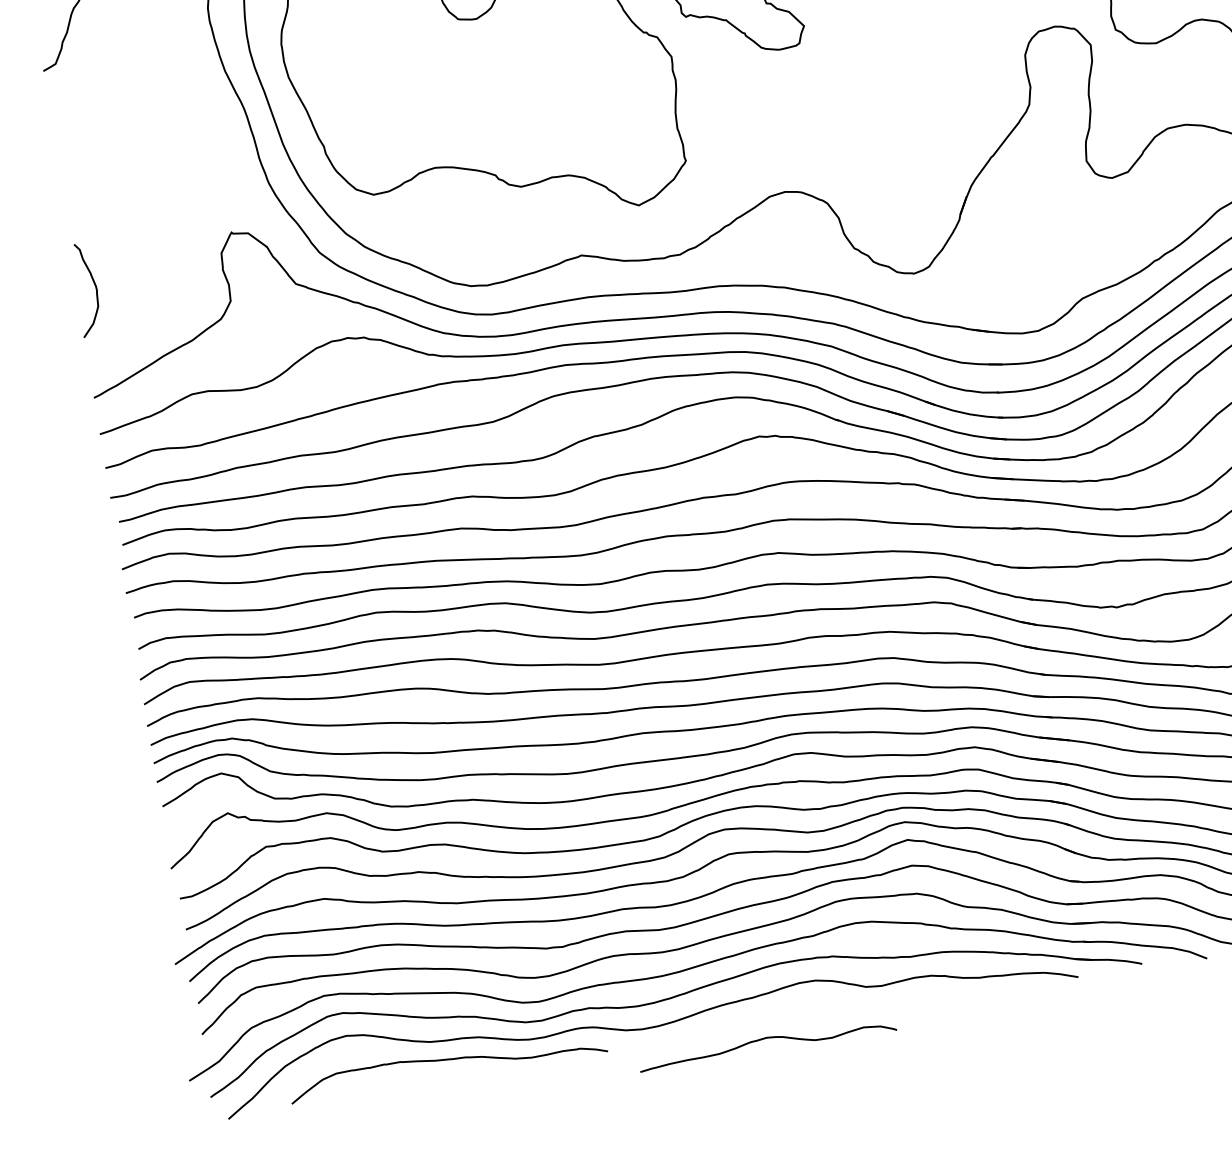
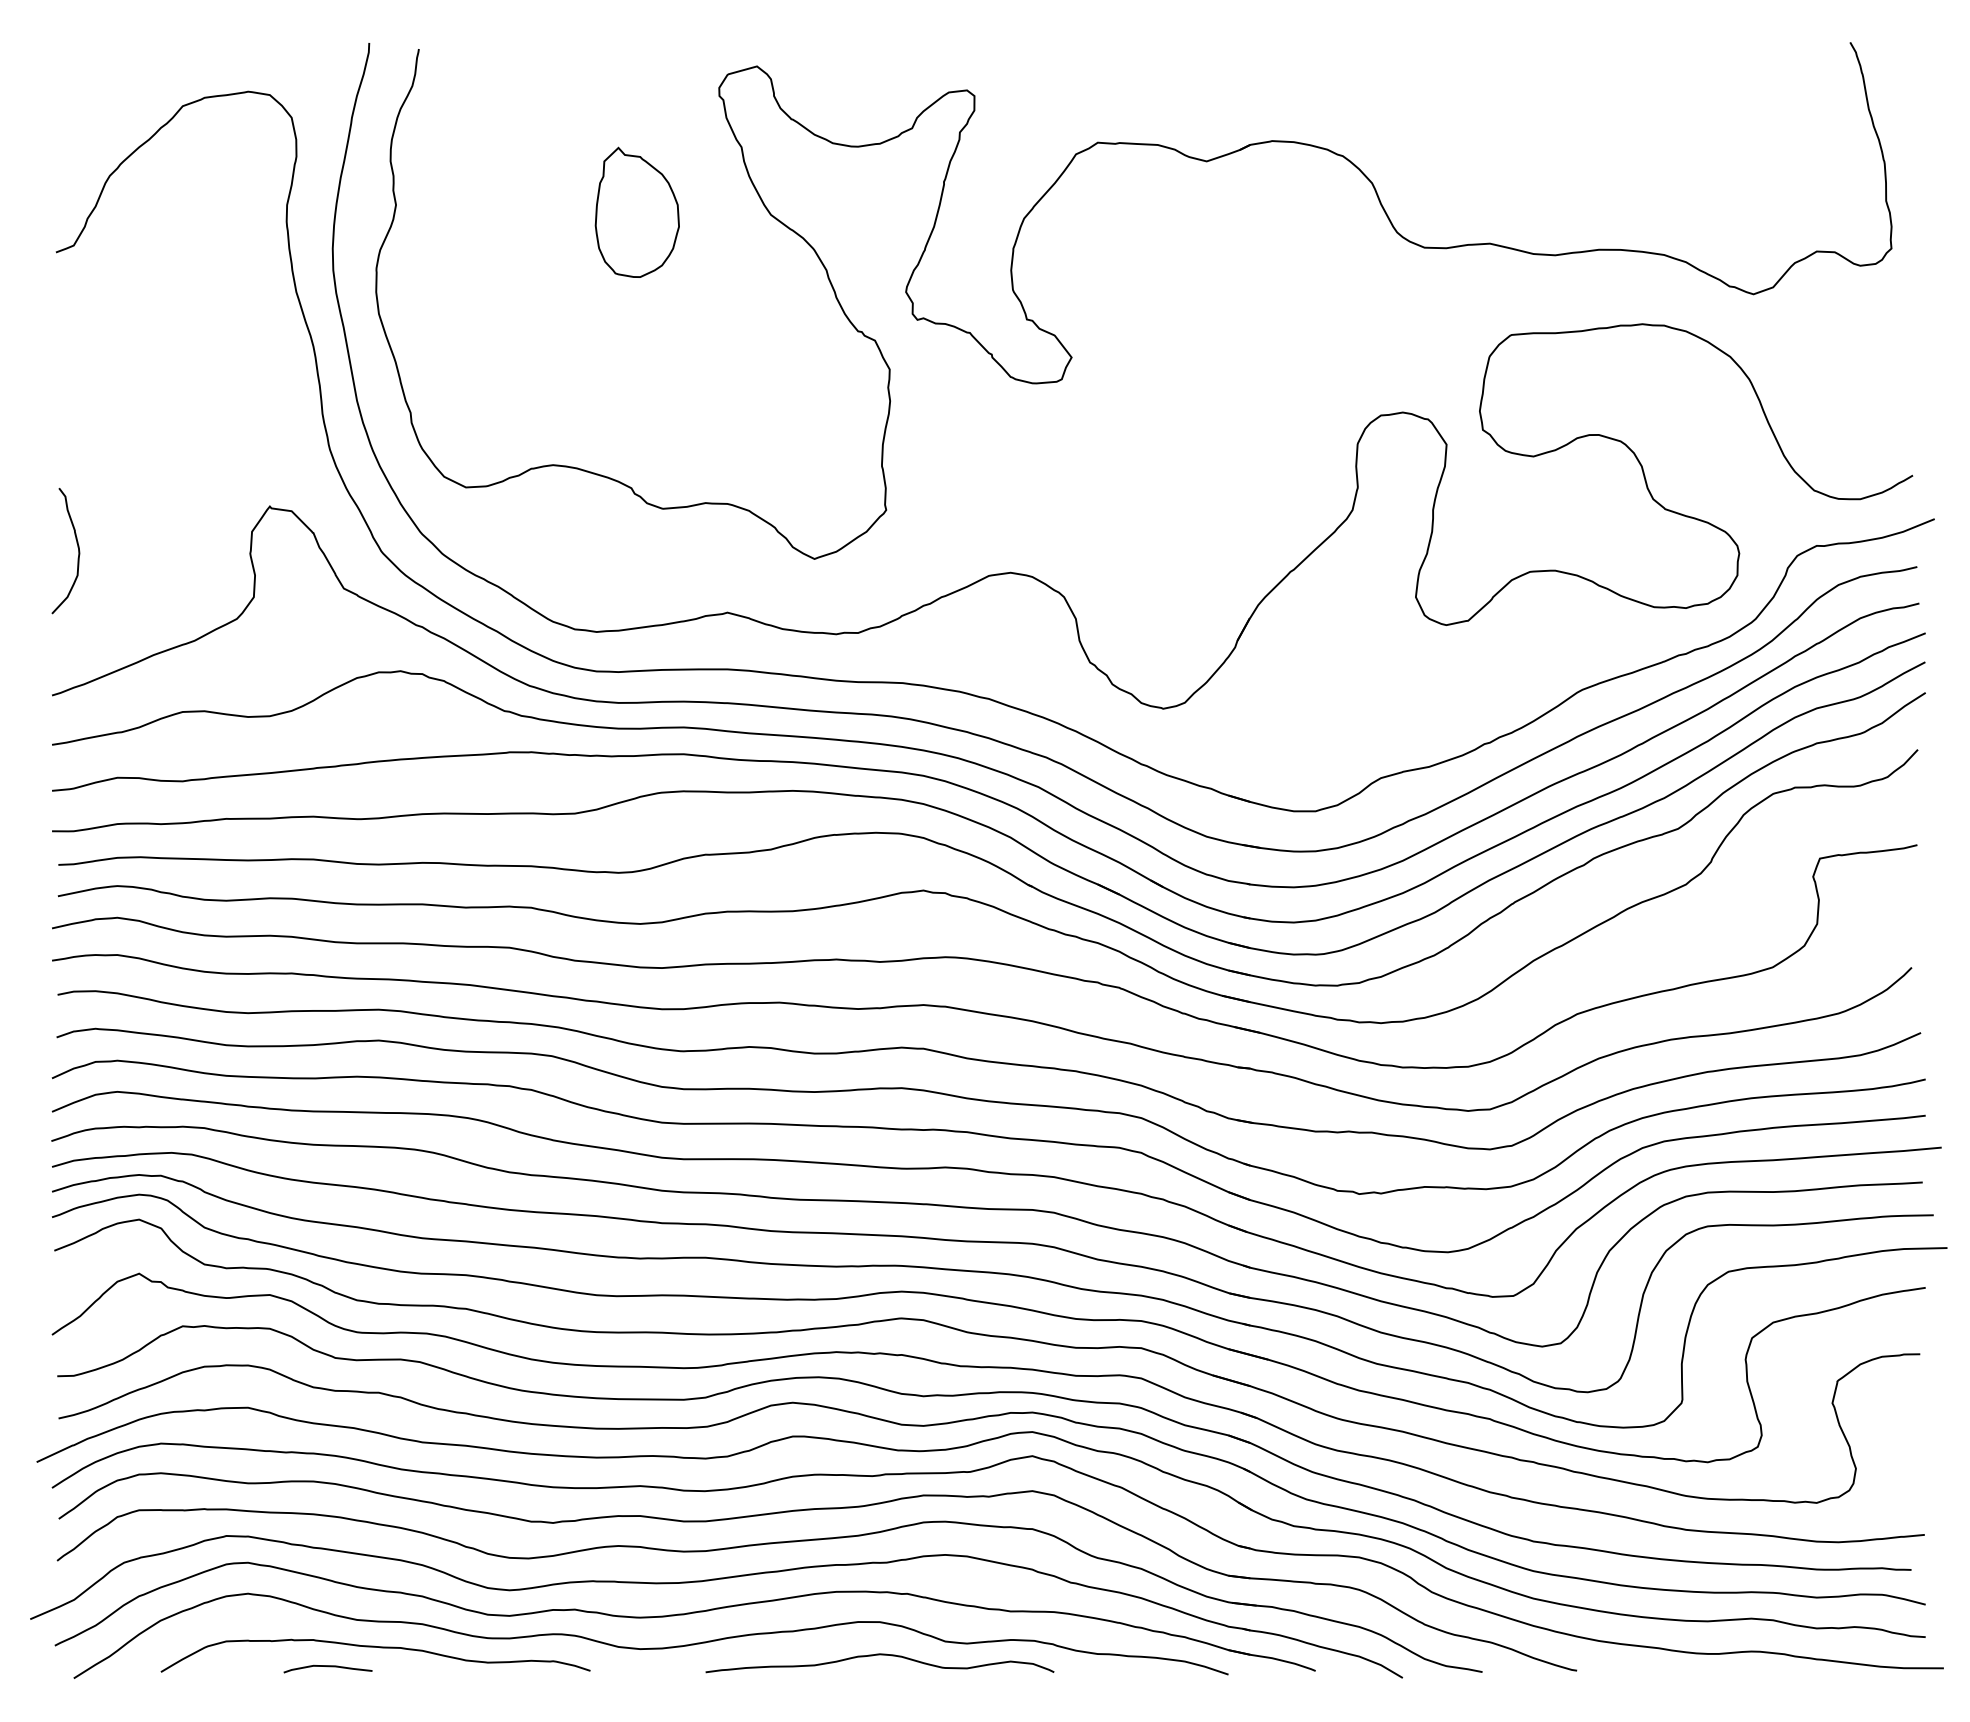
curve: (766, 1038) -> (879, 1655), moved
curve: (414, 1080) -> (327, 1667), added

